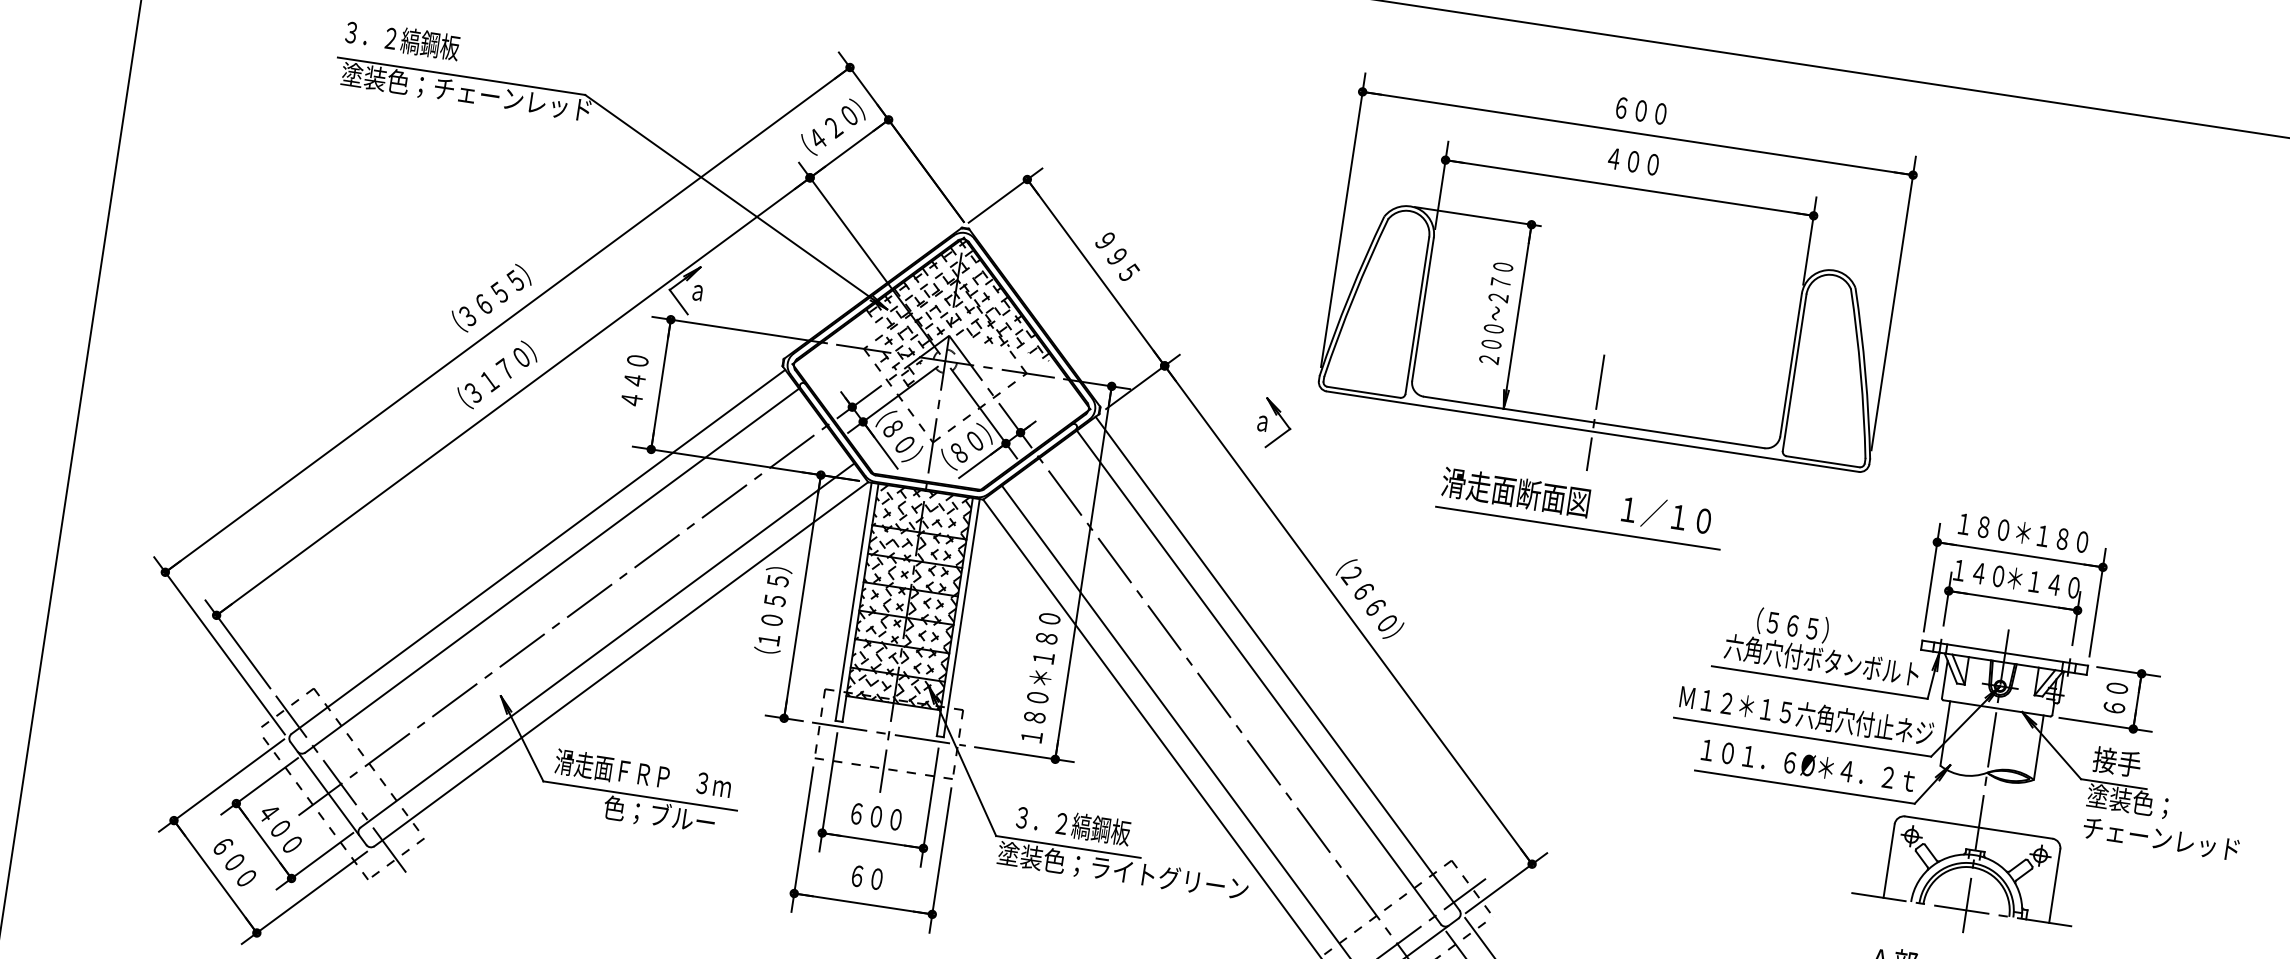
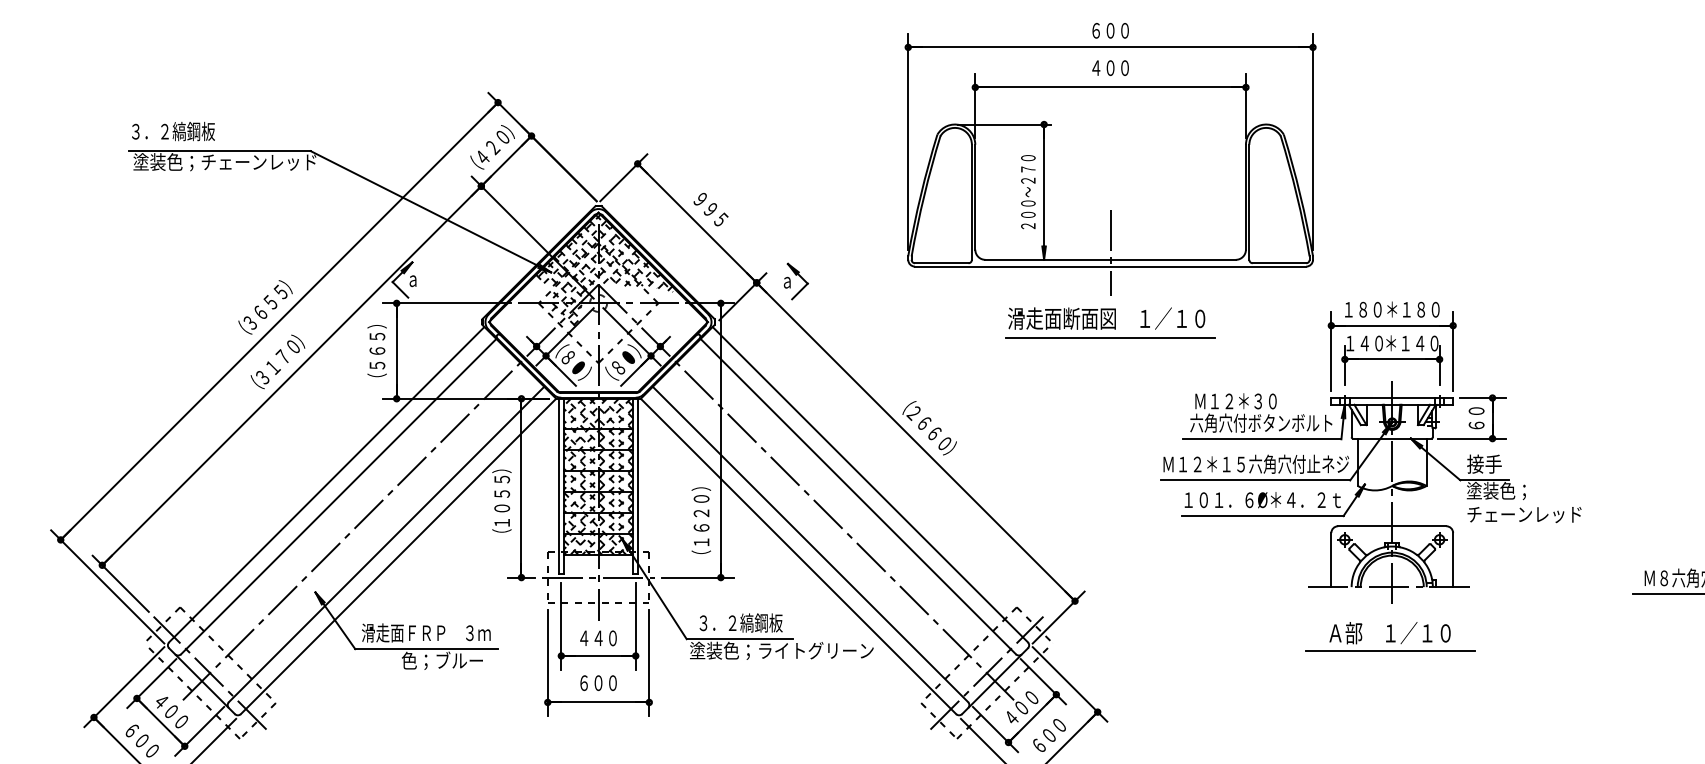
part: (1610, 314) -> (1110, 180), moved
text: (633, 380) -> (376, 351), ４４０ -> （５６５）
part: (1273, 423) -> (795, 281), moved
text: (1791, 624) -> (1235, 400), （５６５） -> Ｍ１２＊３０
text: (1040, 677) -> (701, 520), １８０＊１８０ -> （１６２０）
text: (866, 815) -> (591, 638), ６００ -> ４４０
text: (867, 878) -> (598, 683), ６０ -> ６００

